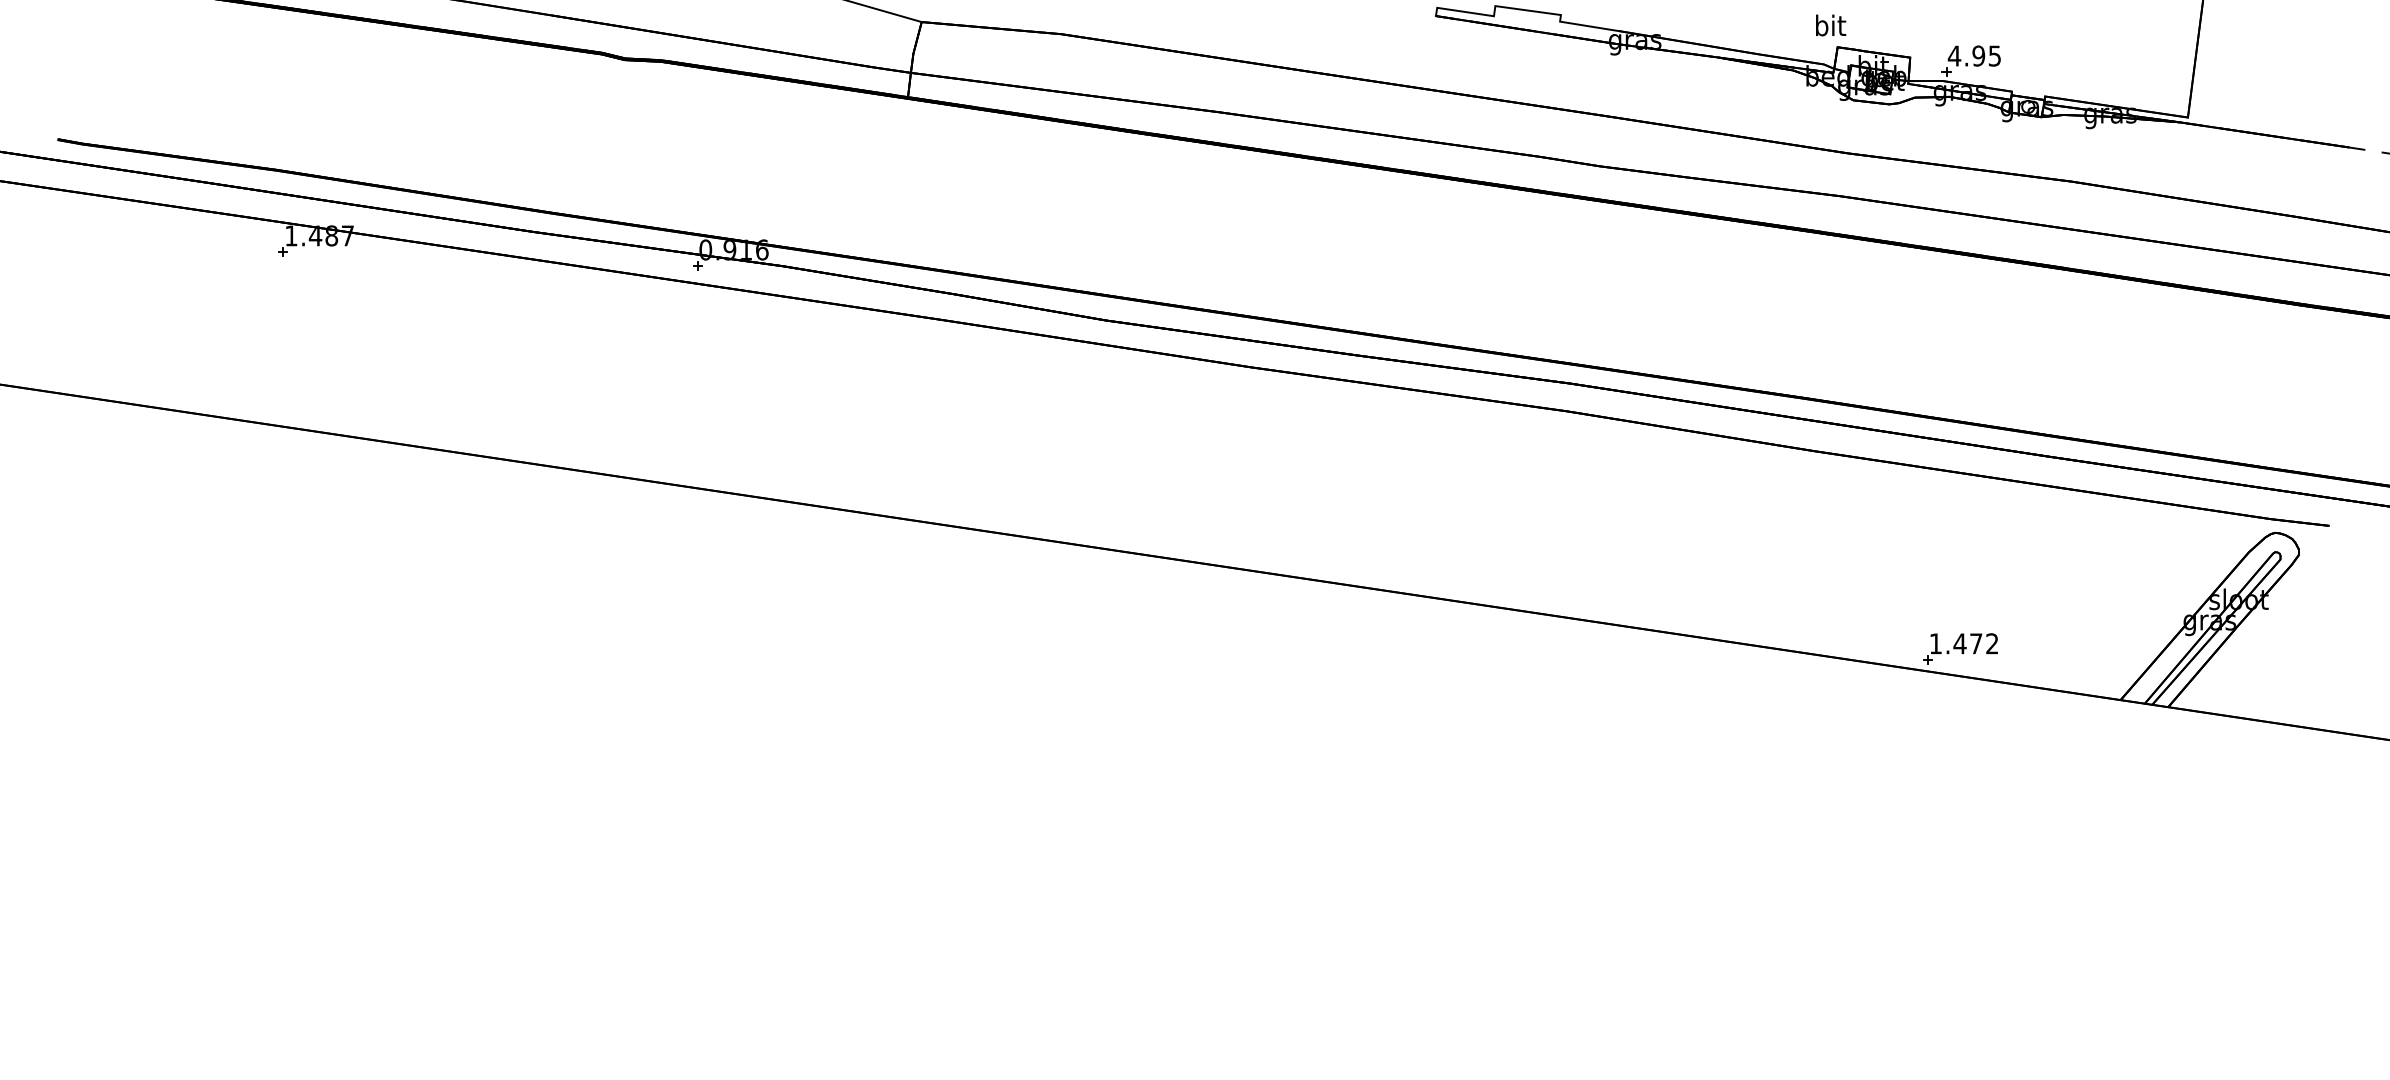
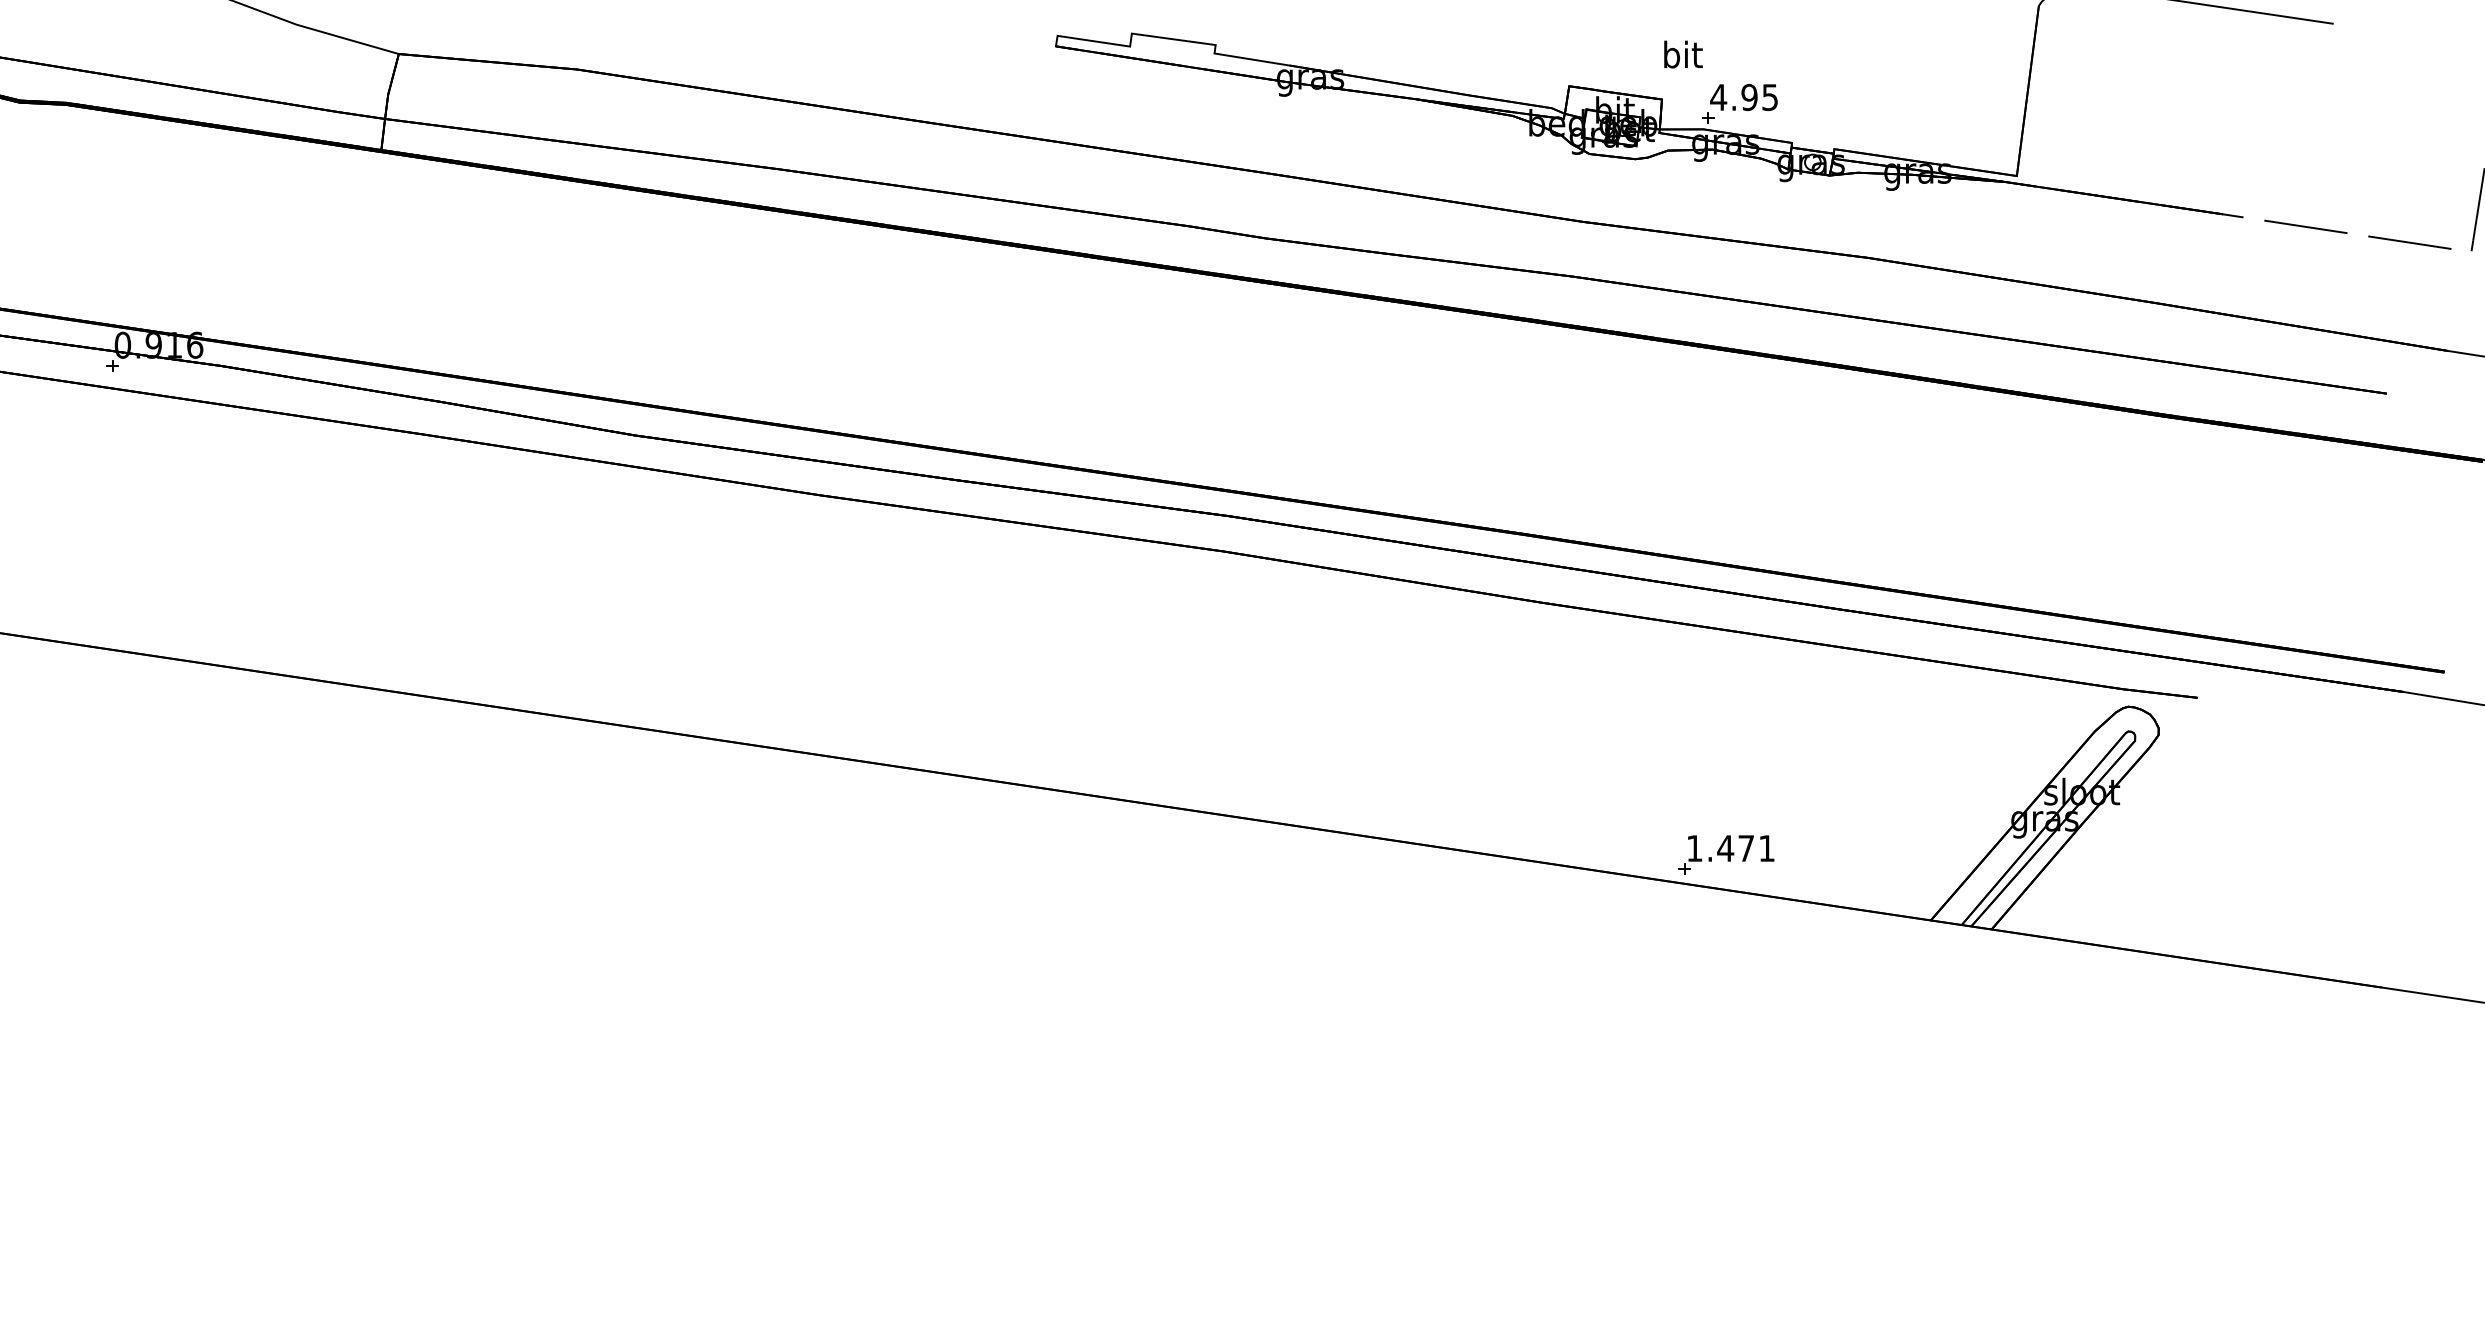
text: (1831, 25) -> (1684, 54), moved
text: (1992, 643) -> (1767, 848), 1.472 -> 1.471

